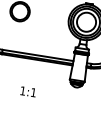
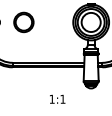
text: (28, 91) -> (57, 98), moved

